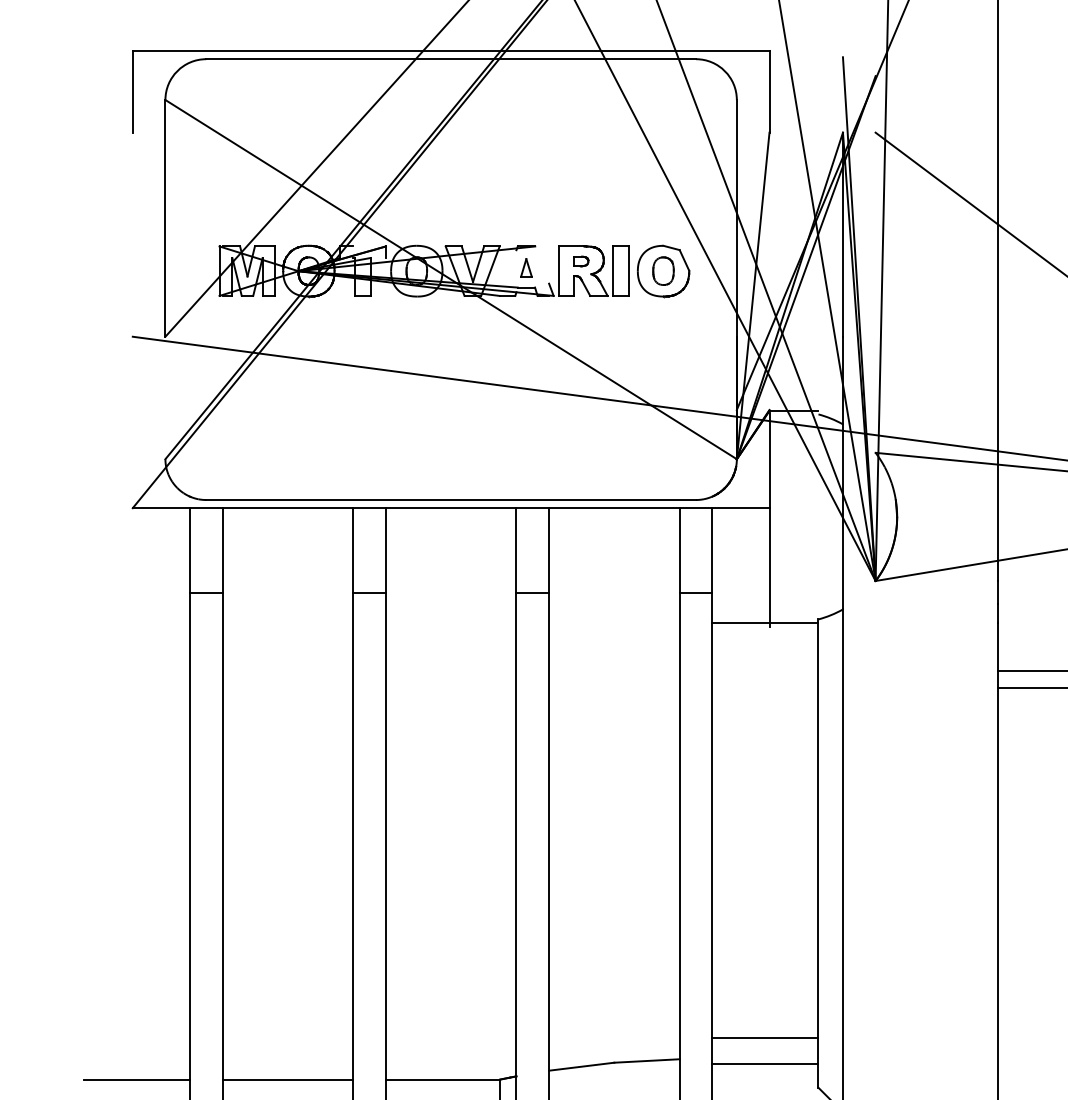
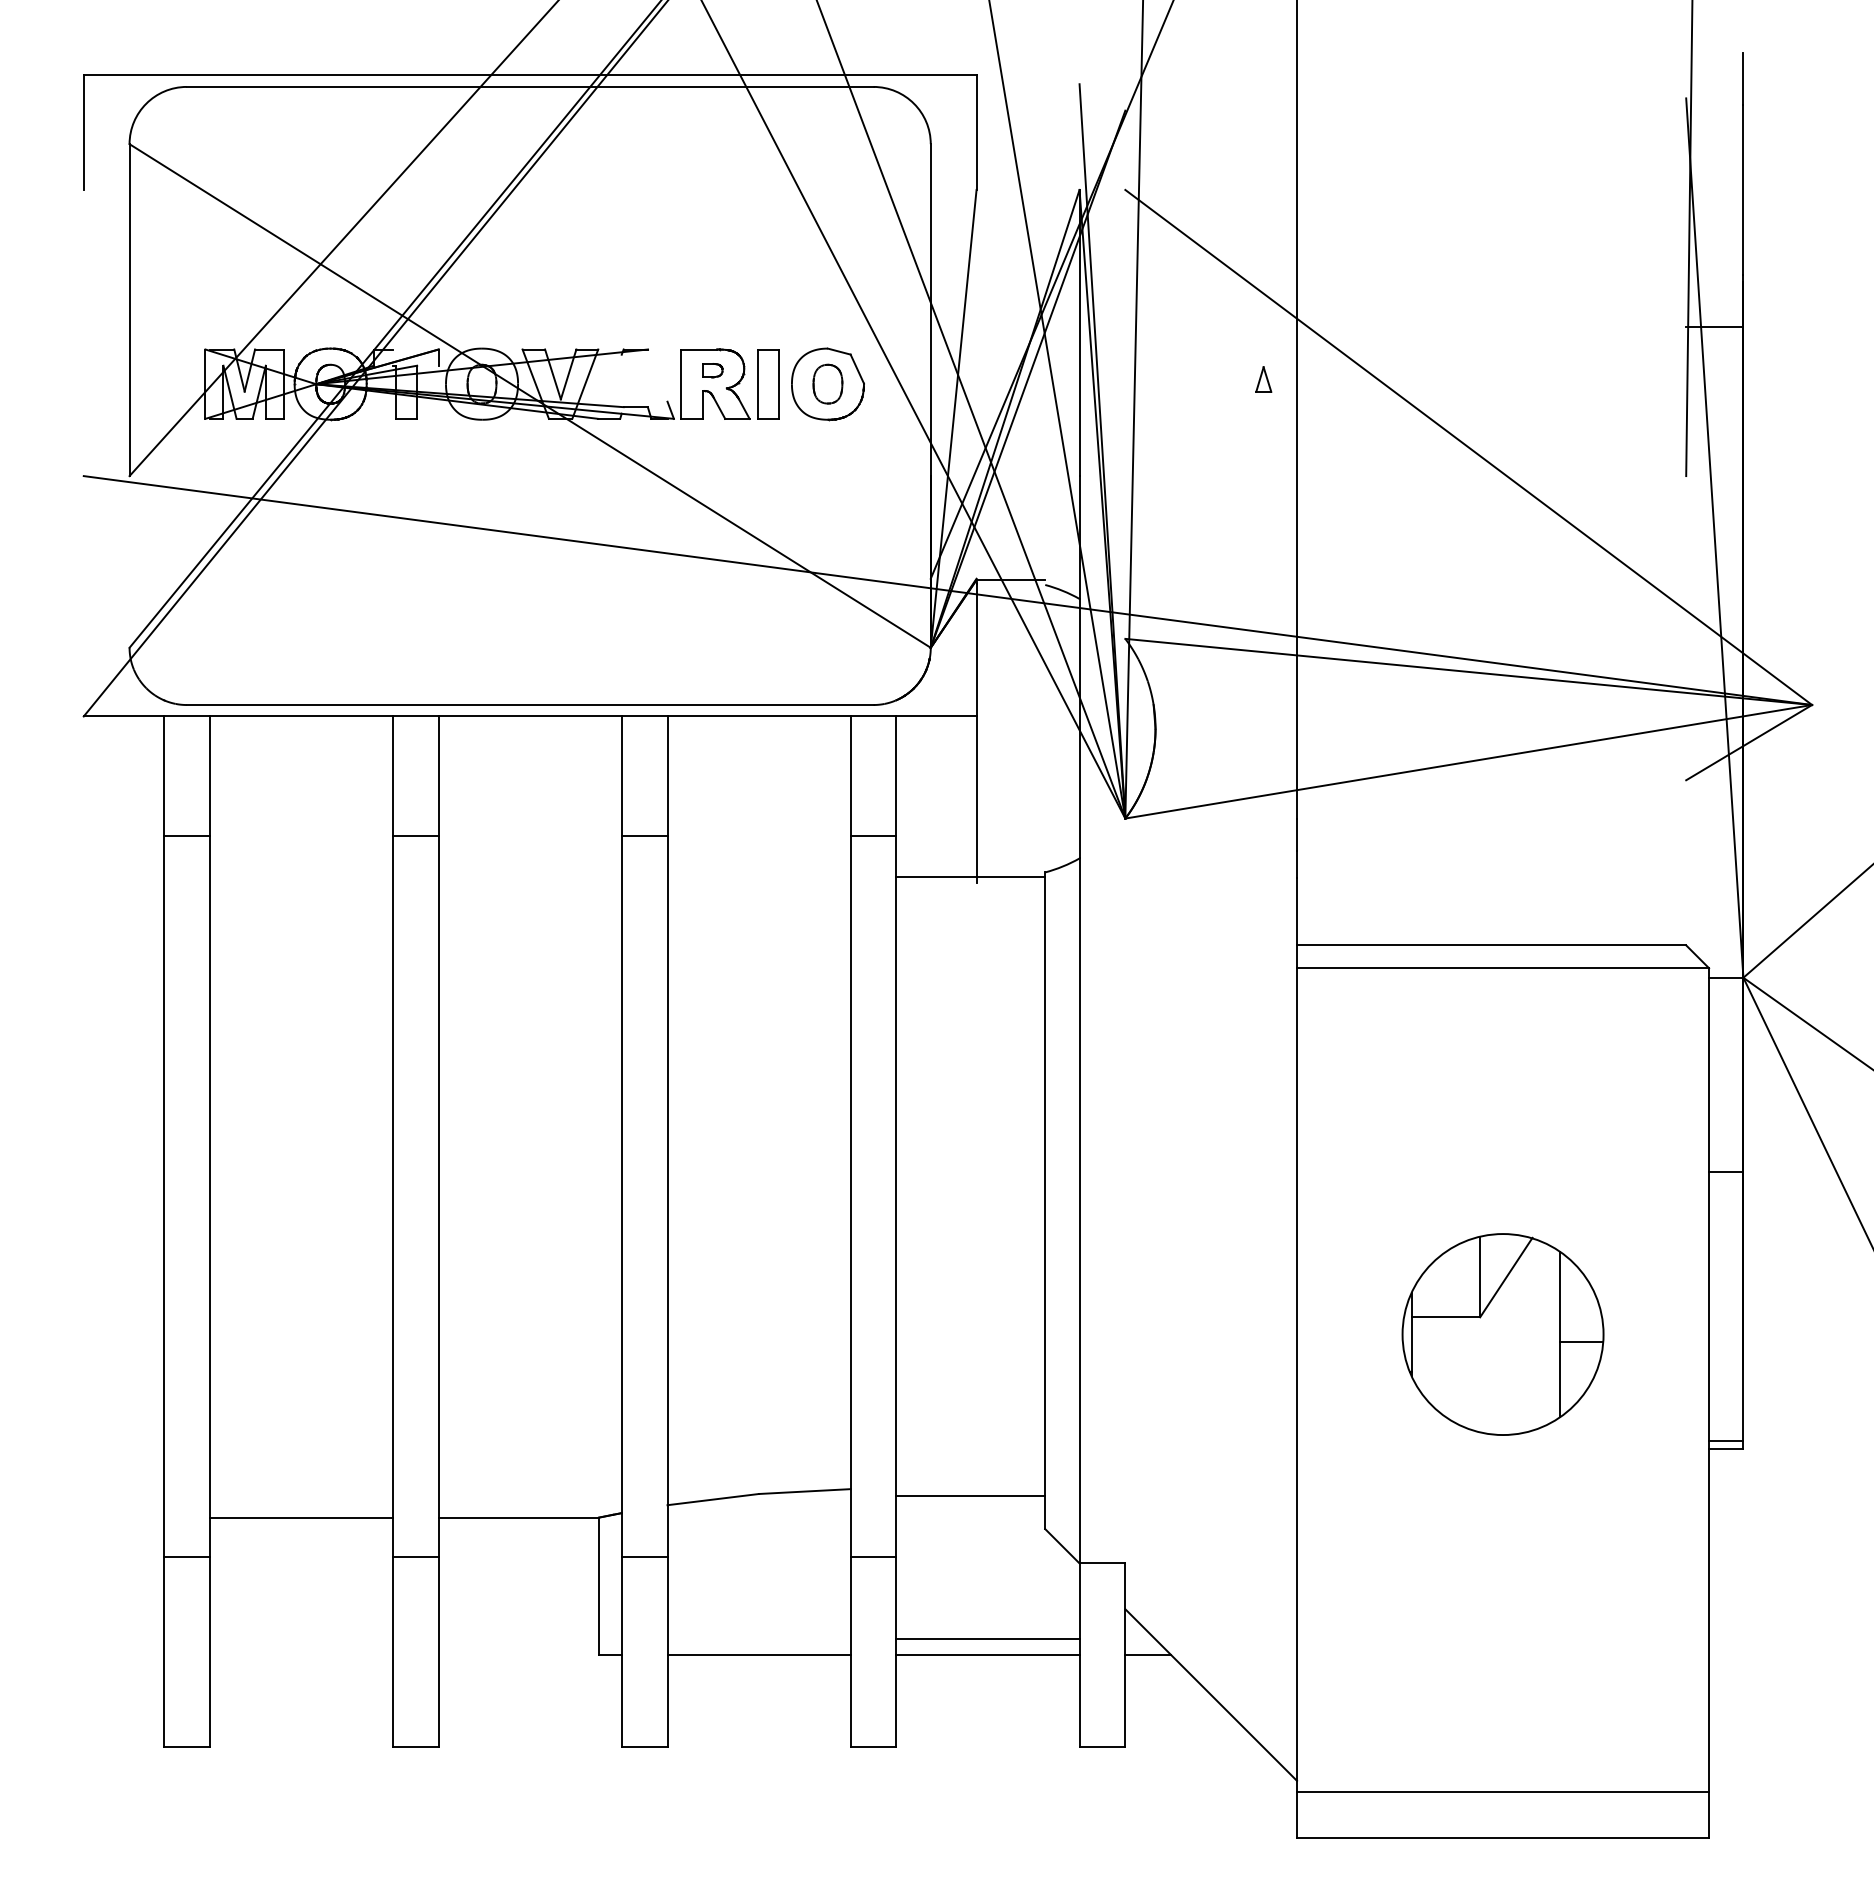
part: (526, 267) -> (1263, 379), moved
line: (765, 1038) -> (970, 1459), removed
line: (136, 1079) -> (89, 1517), removed

